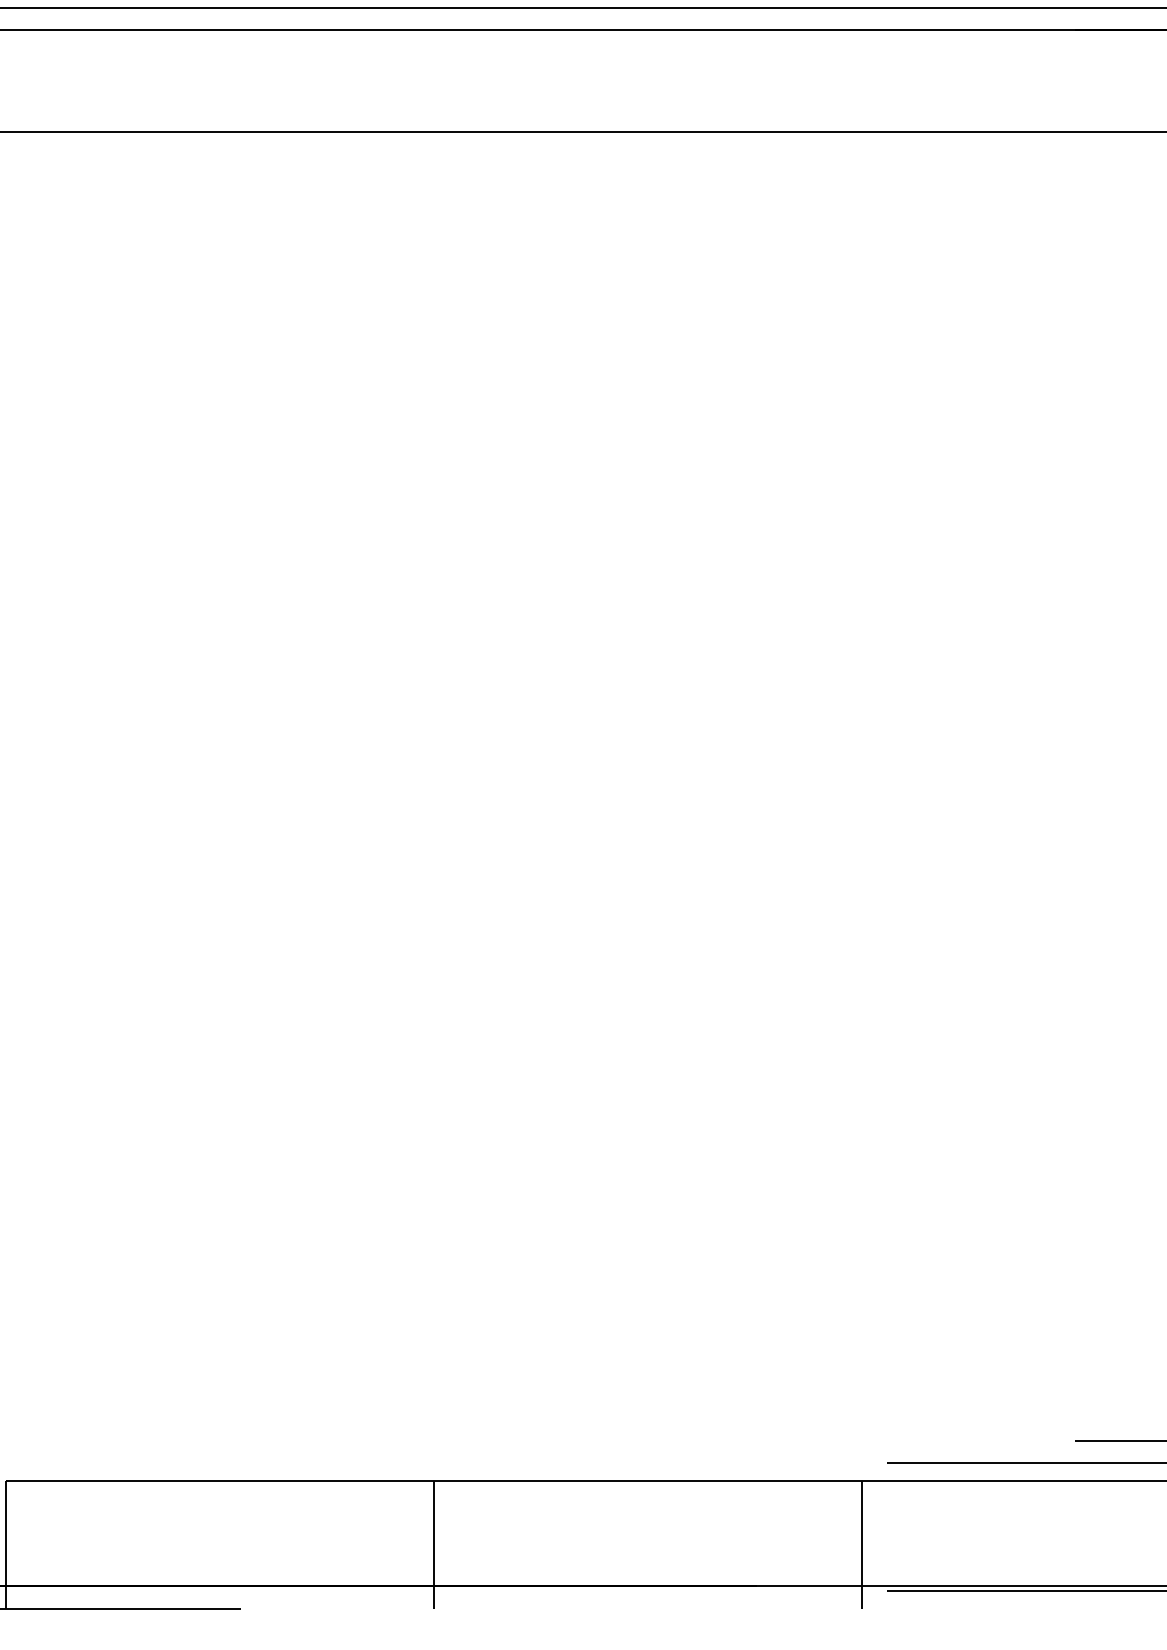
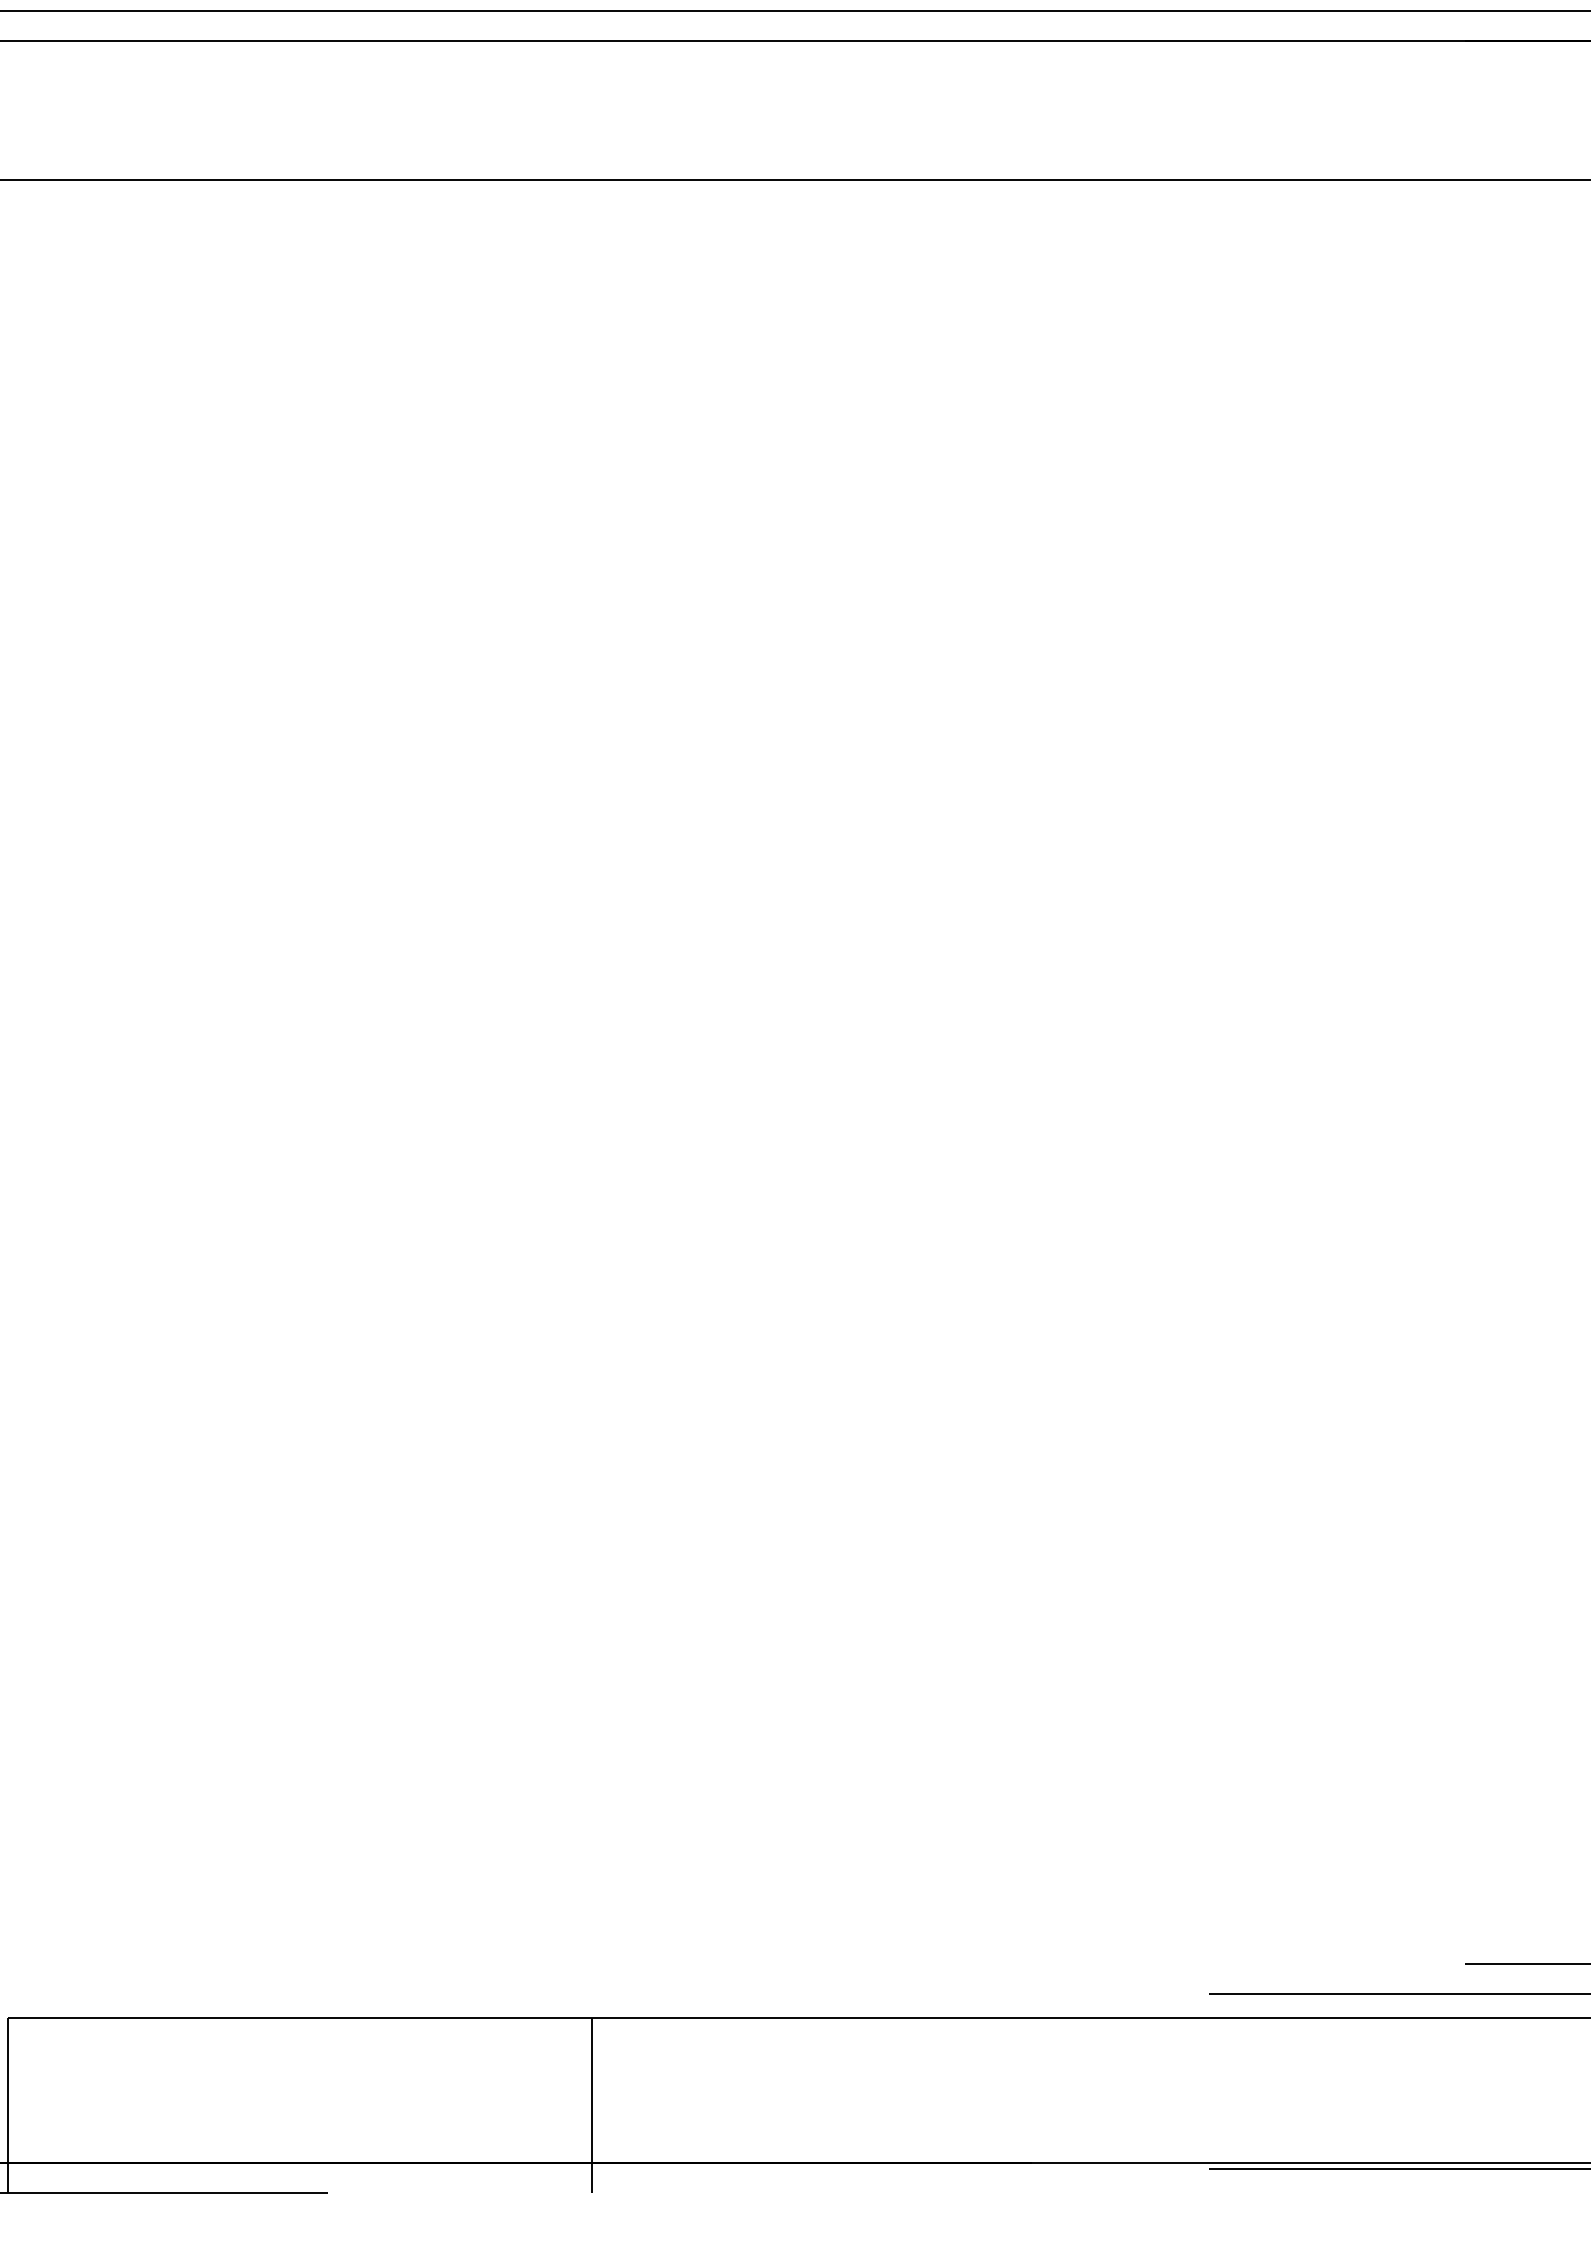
line: (861, 1544) -> (1174, 2105), removed

